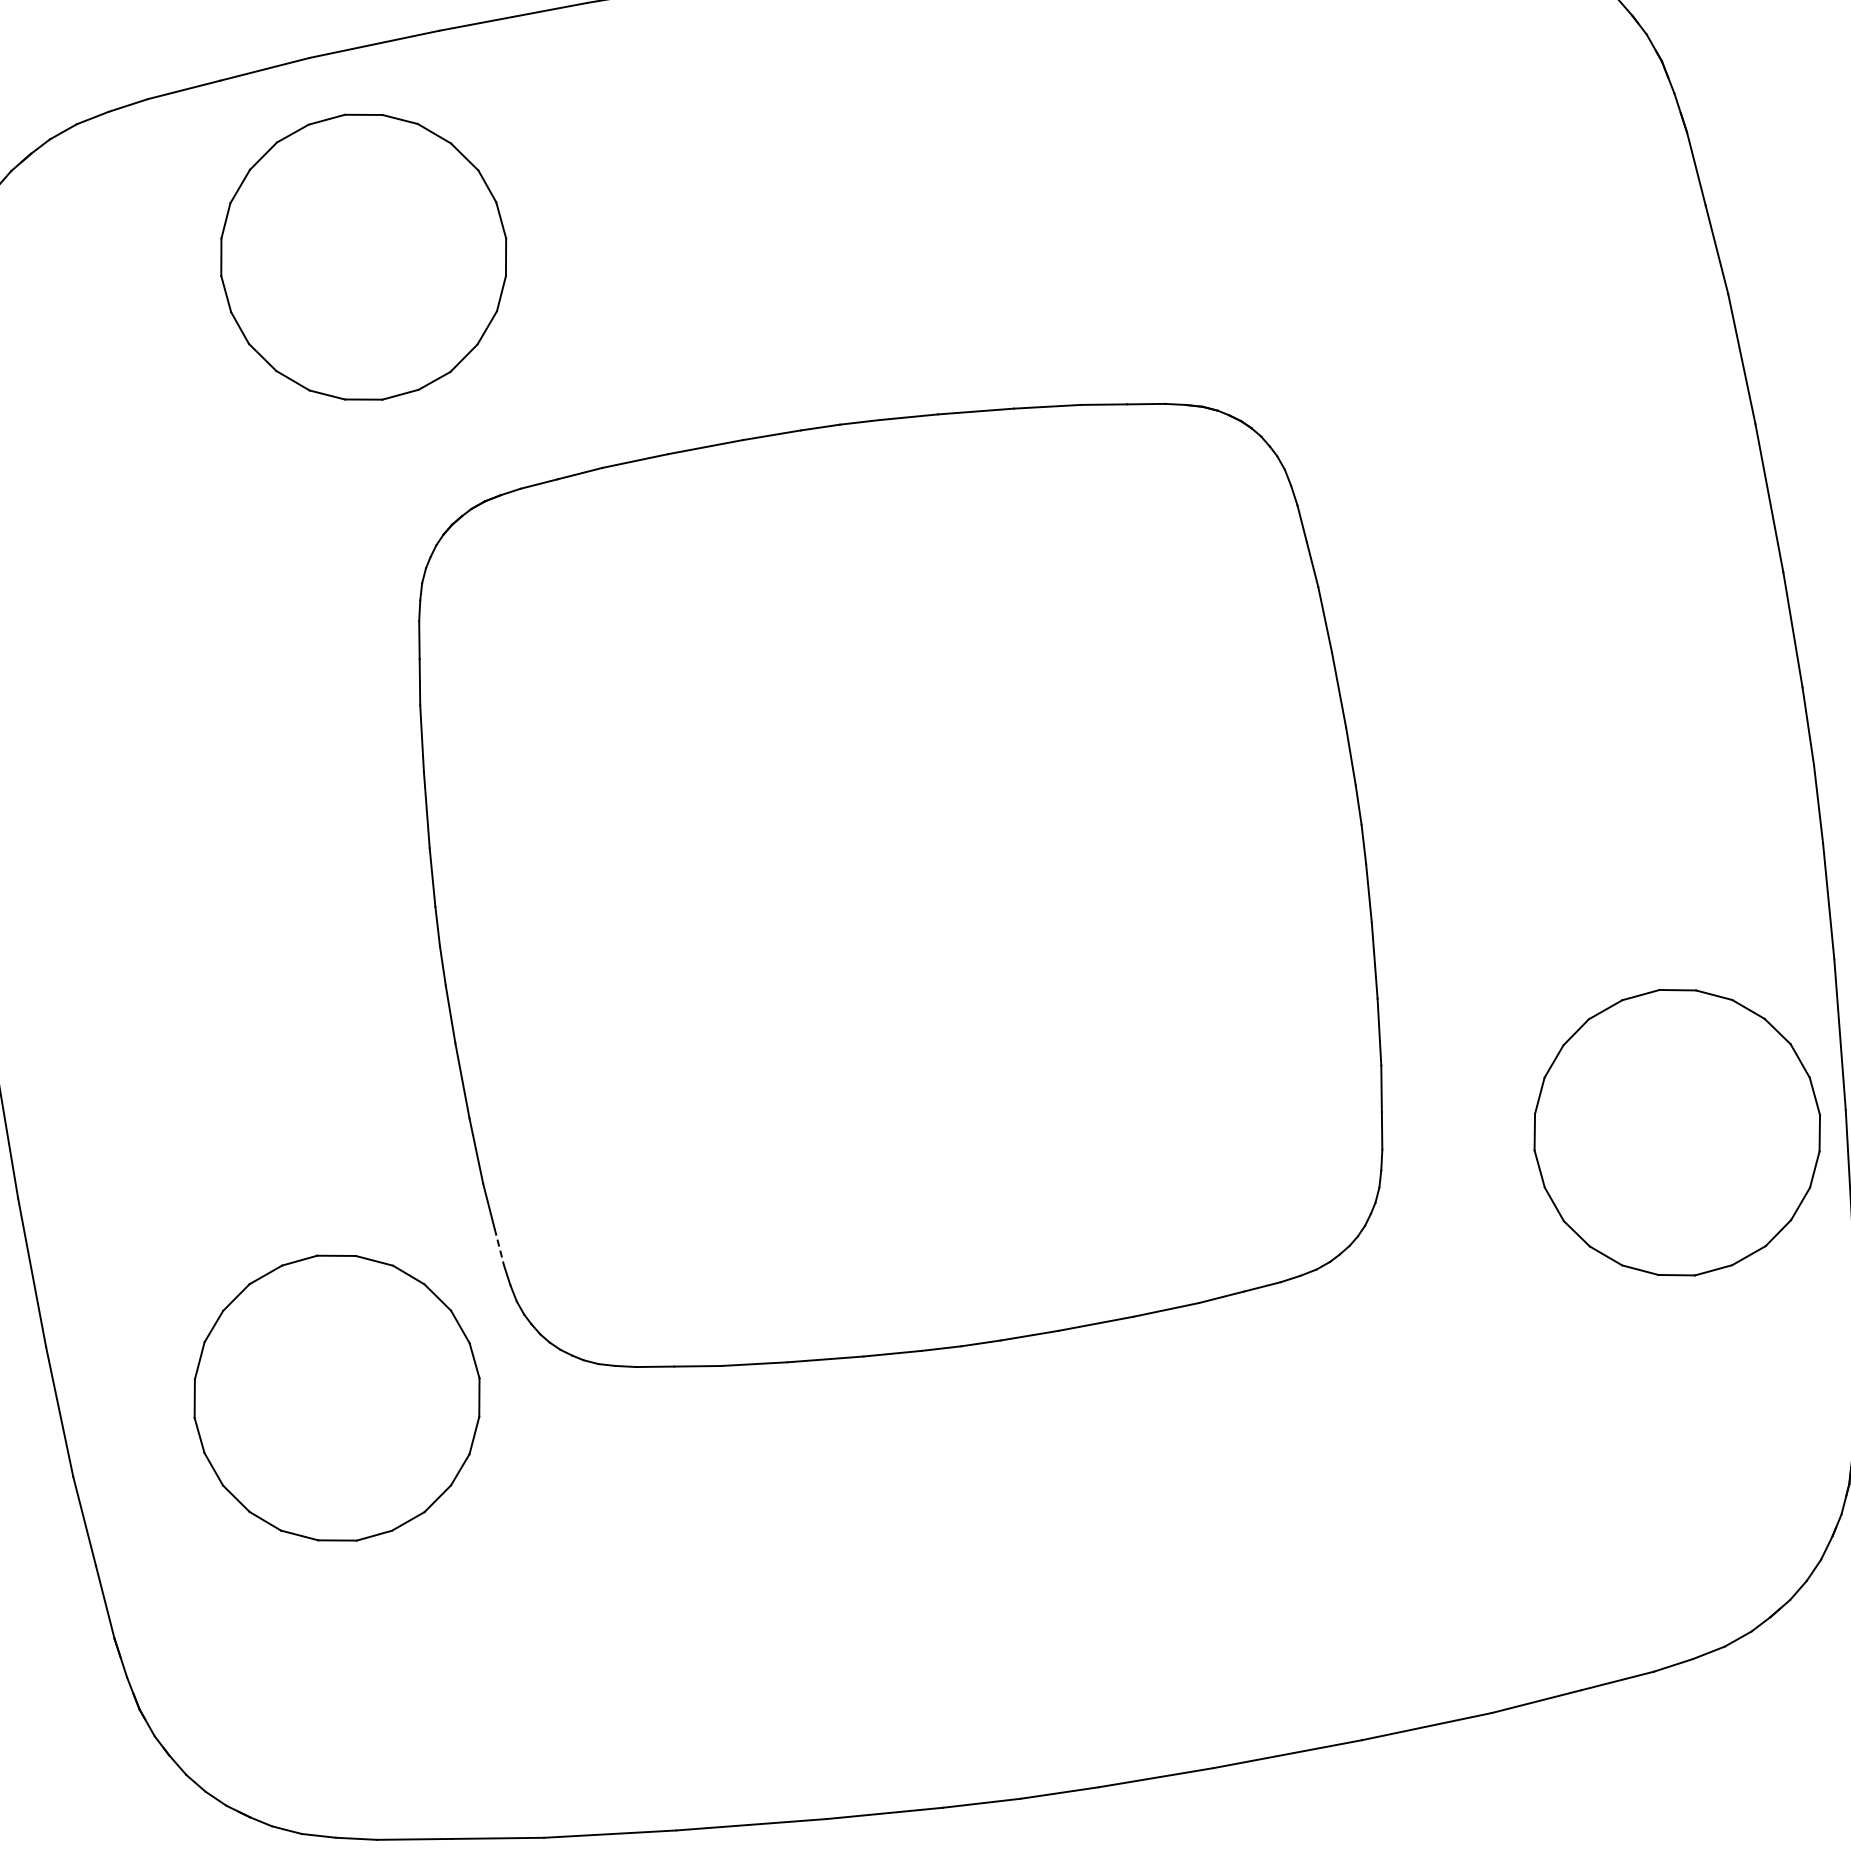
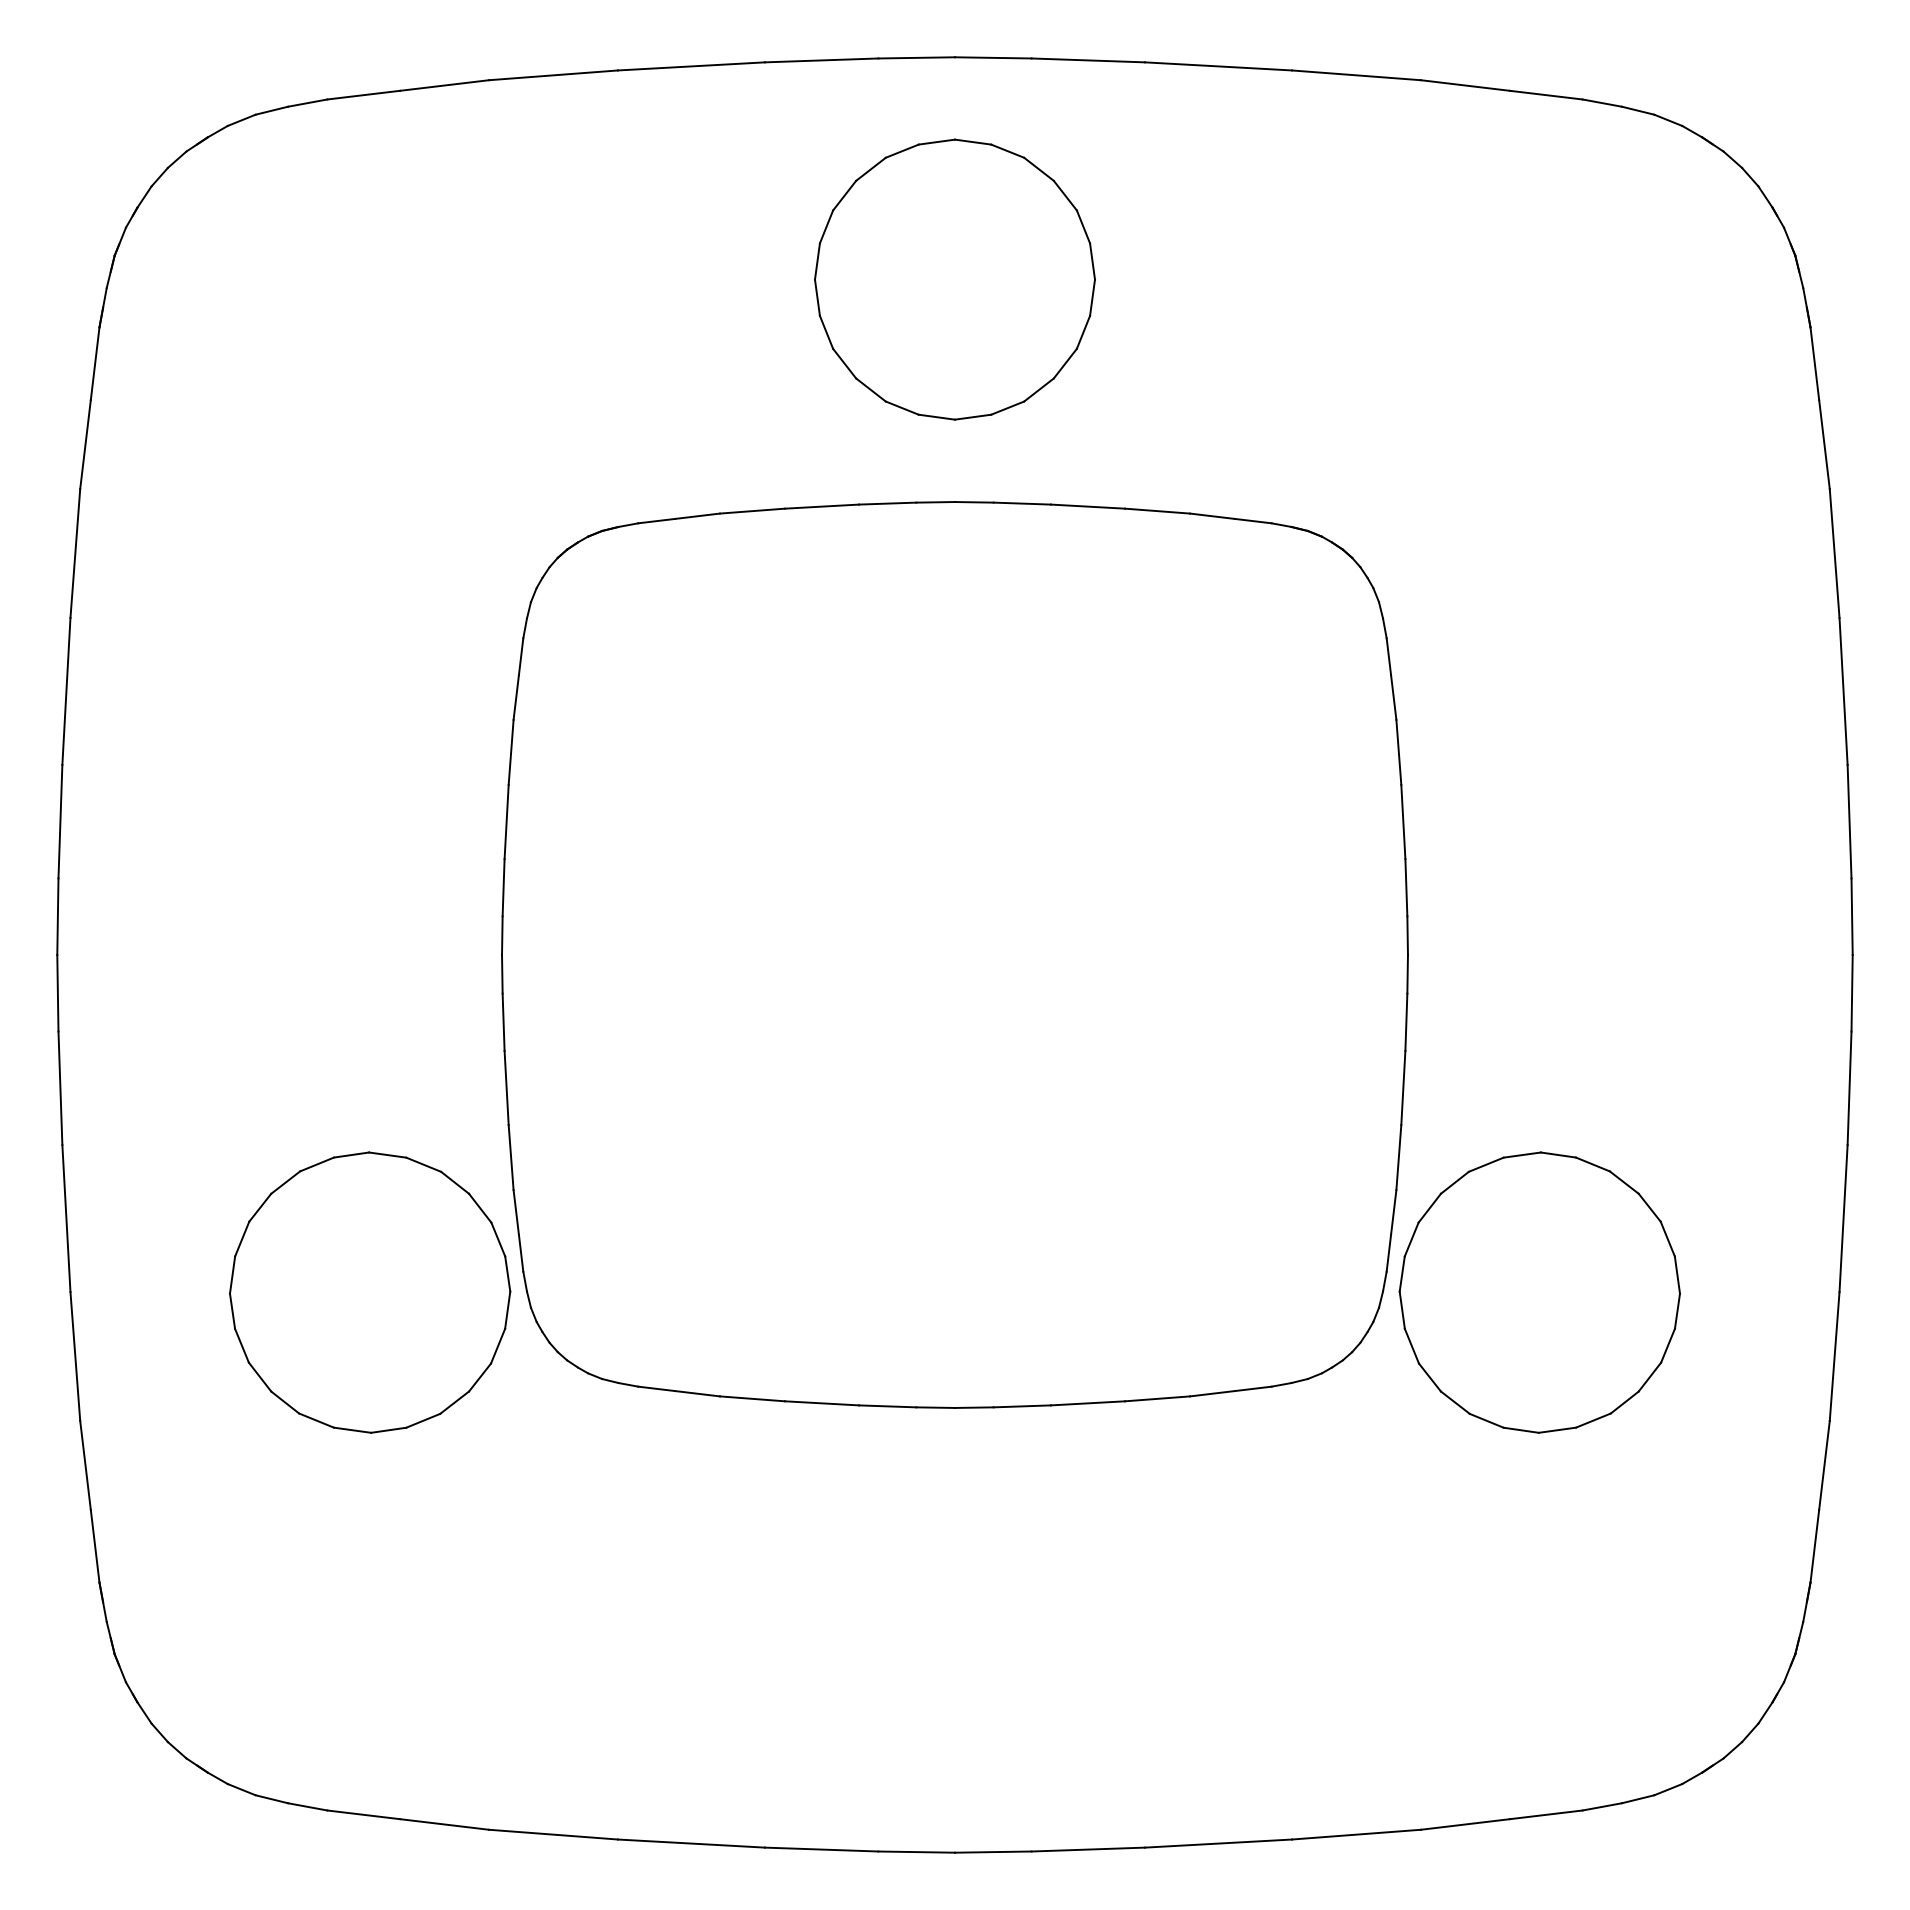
part: (363, 257) -> (954, 279), moved
part: (1676, 1132) -> (1539, 1292), moved
line: (499, 1247) -> (521, 1253), dashed -> solid
part: (337, 1397) -> (370, 1292), moved

